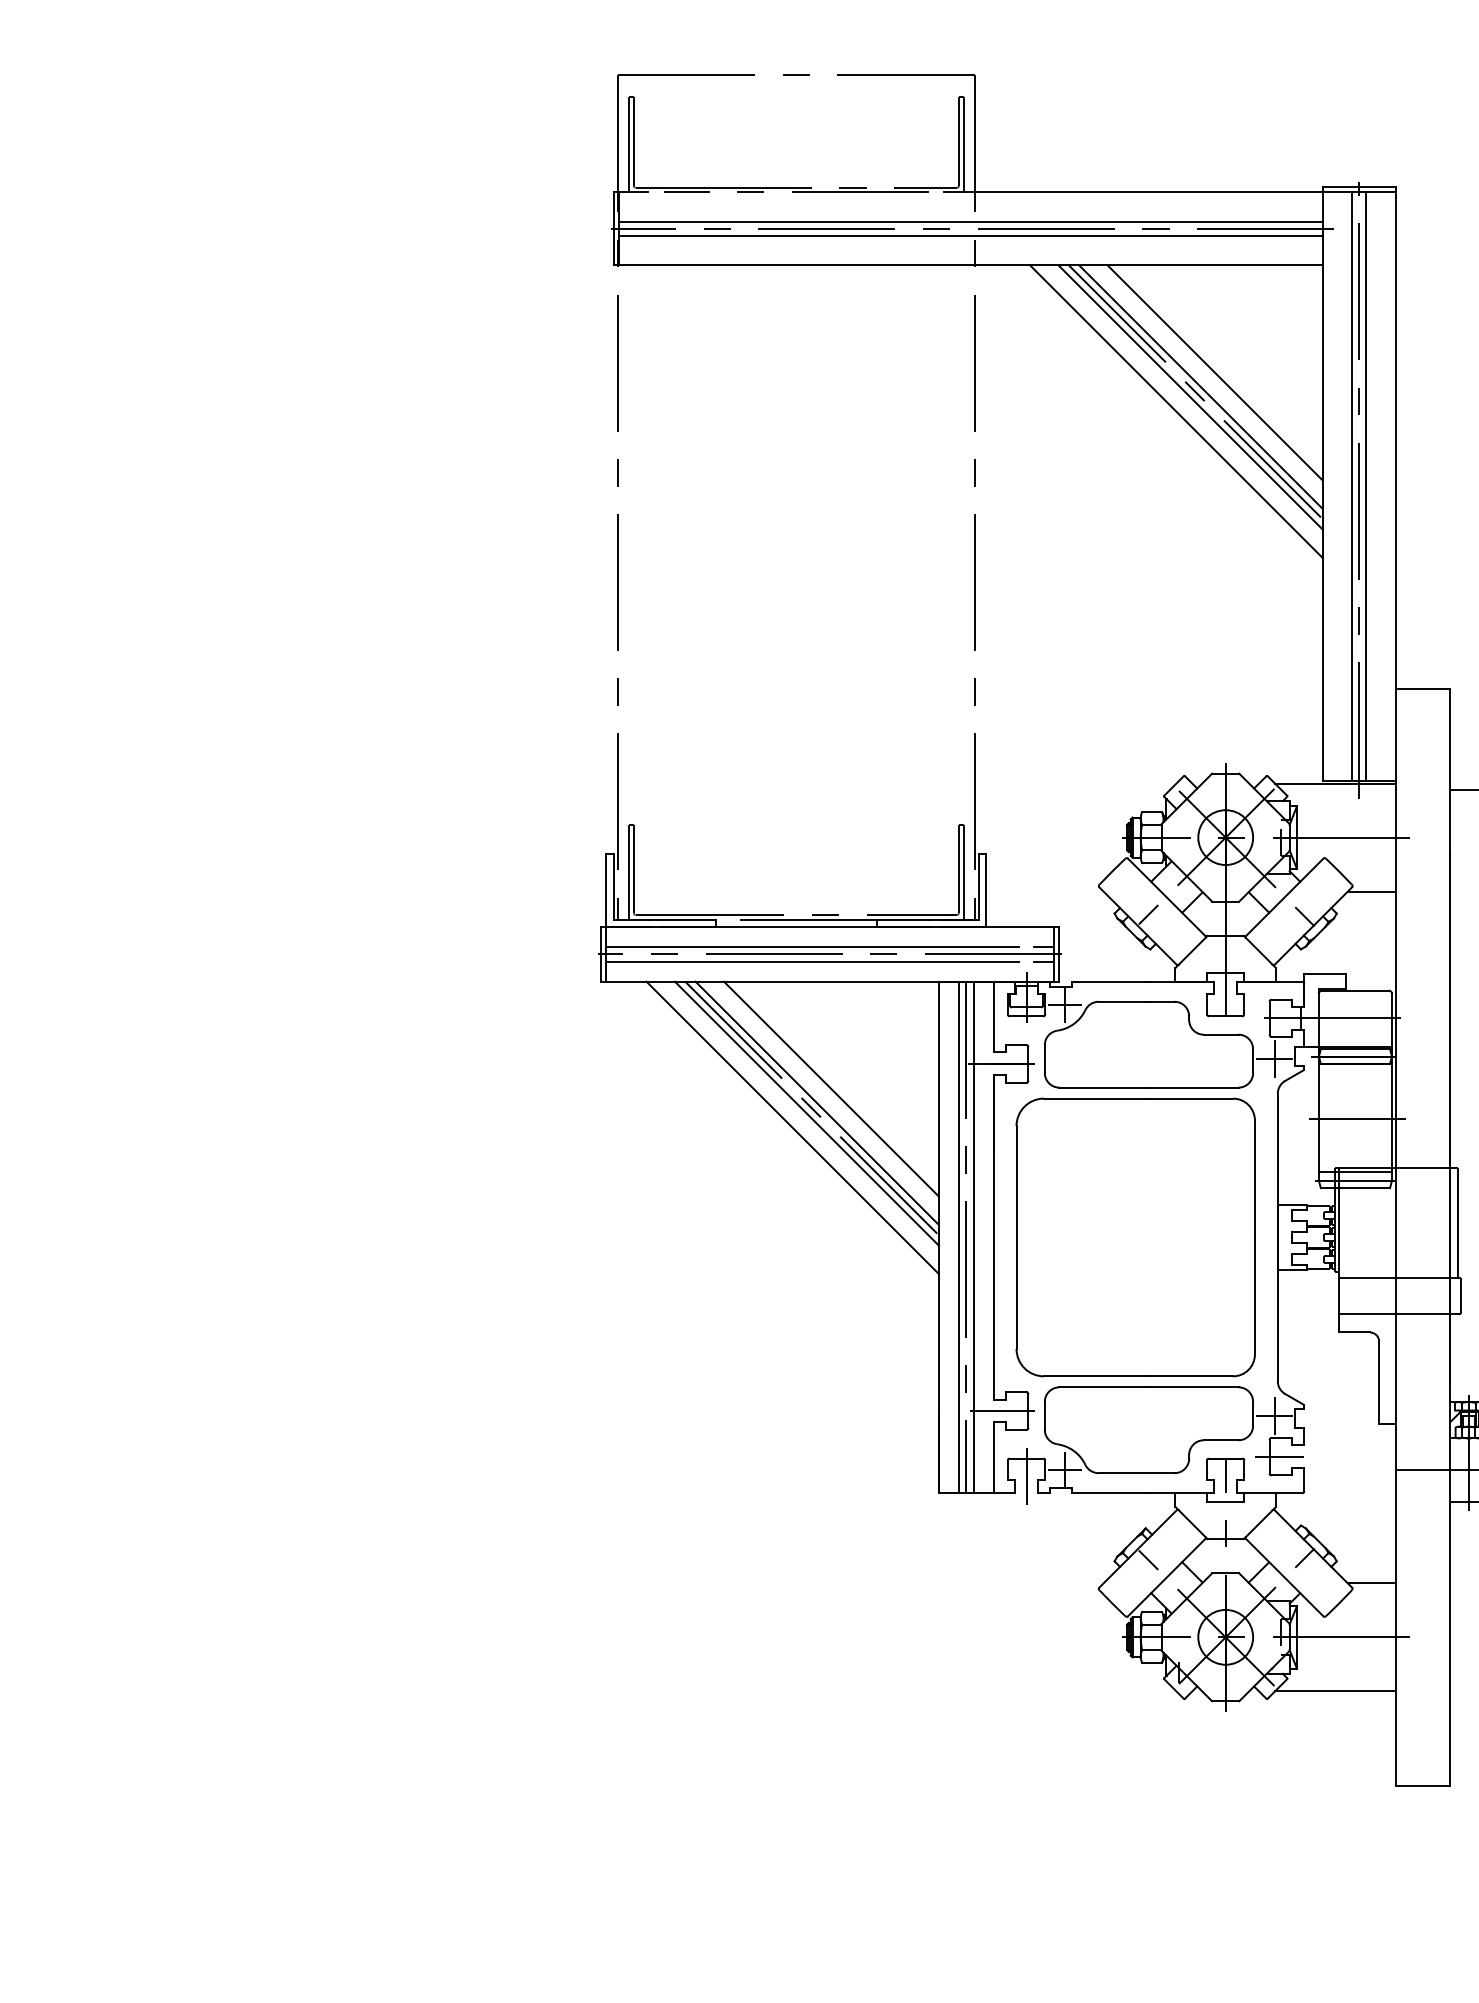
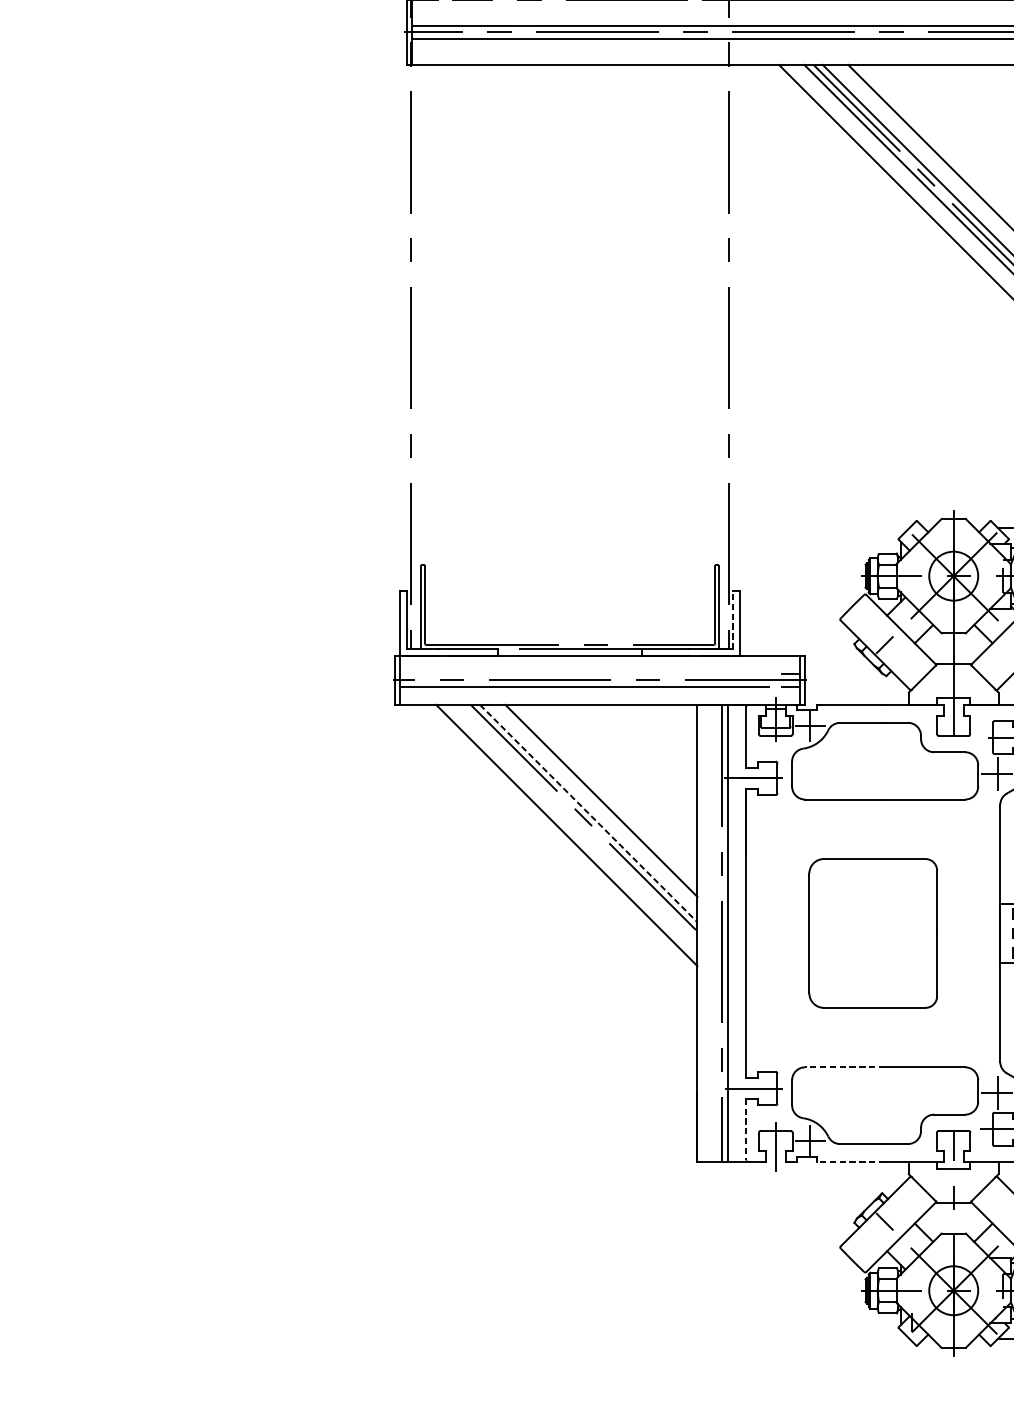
line: (979, 886) -> (733, 619), solid -> dashed
line: (812, 946) -> (584, 673), removed
line: (817, 1103) -> (588, 813), solid -> dashed
line: (806, 1113) -> (579, 822), removed
line: (958, 1237) -> (714, 933), removed
part: (1135, 1237) -> (873, 933), size x0.6
line: (1104, 1387) -> (845, 1067), solid -> dashed
line: (993, 1457) -> (746, 1130), solid -> dashed
line: (1110, 1493) -> (850, 1162), solid -> dashed

